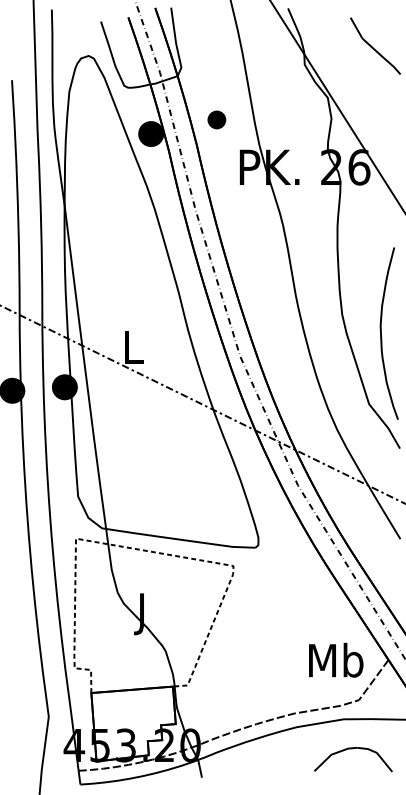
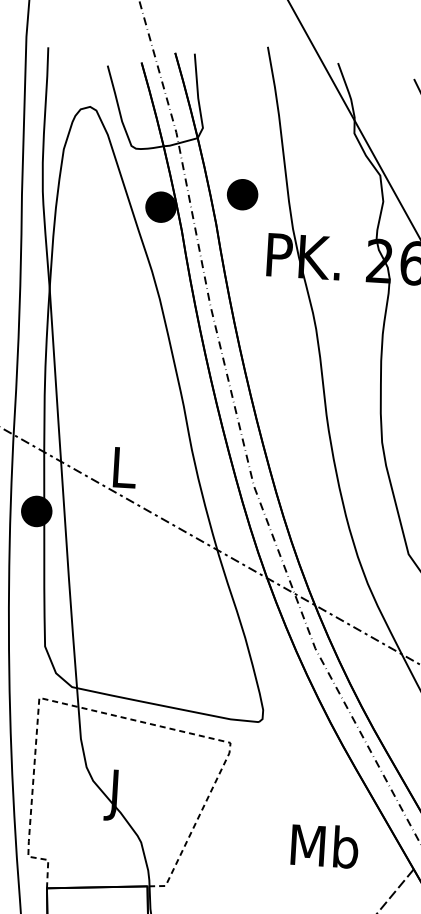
part: (216, 119) -> (242, 194), size x1.43
text: (336, 659) -> (325, 845), moved

